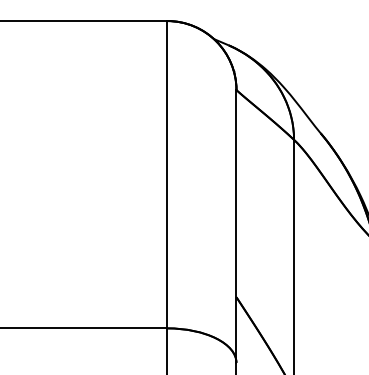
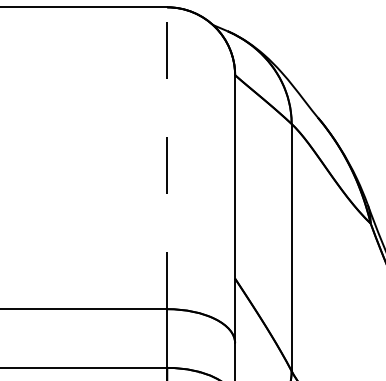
line: (167, 174) -> (167, 158), solid -> dashed

